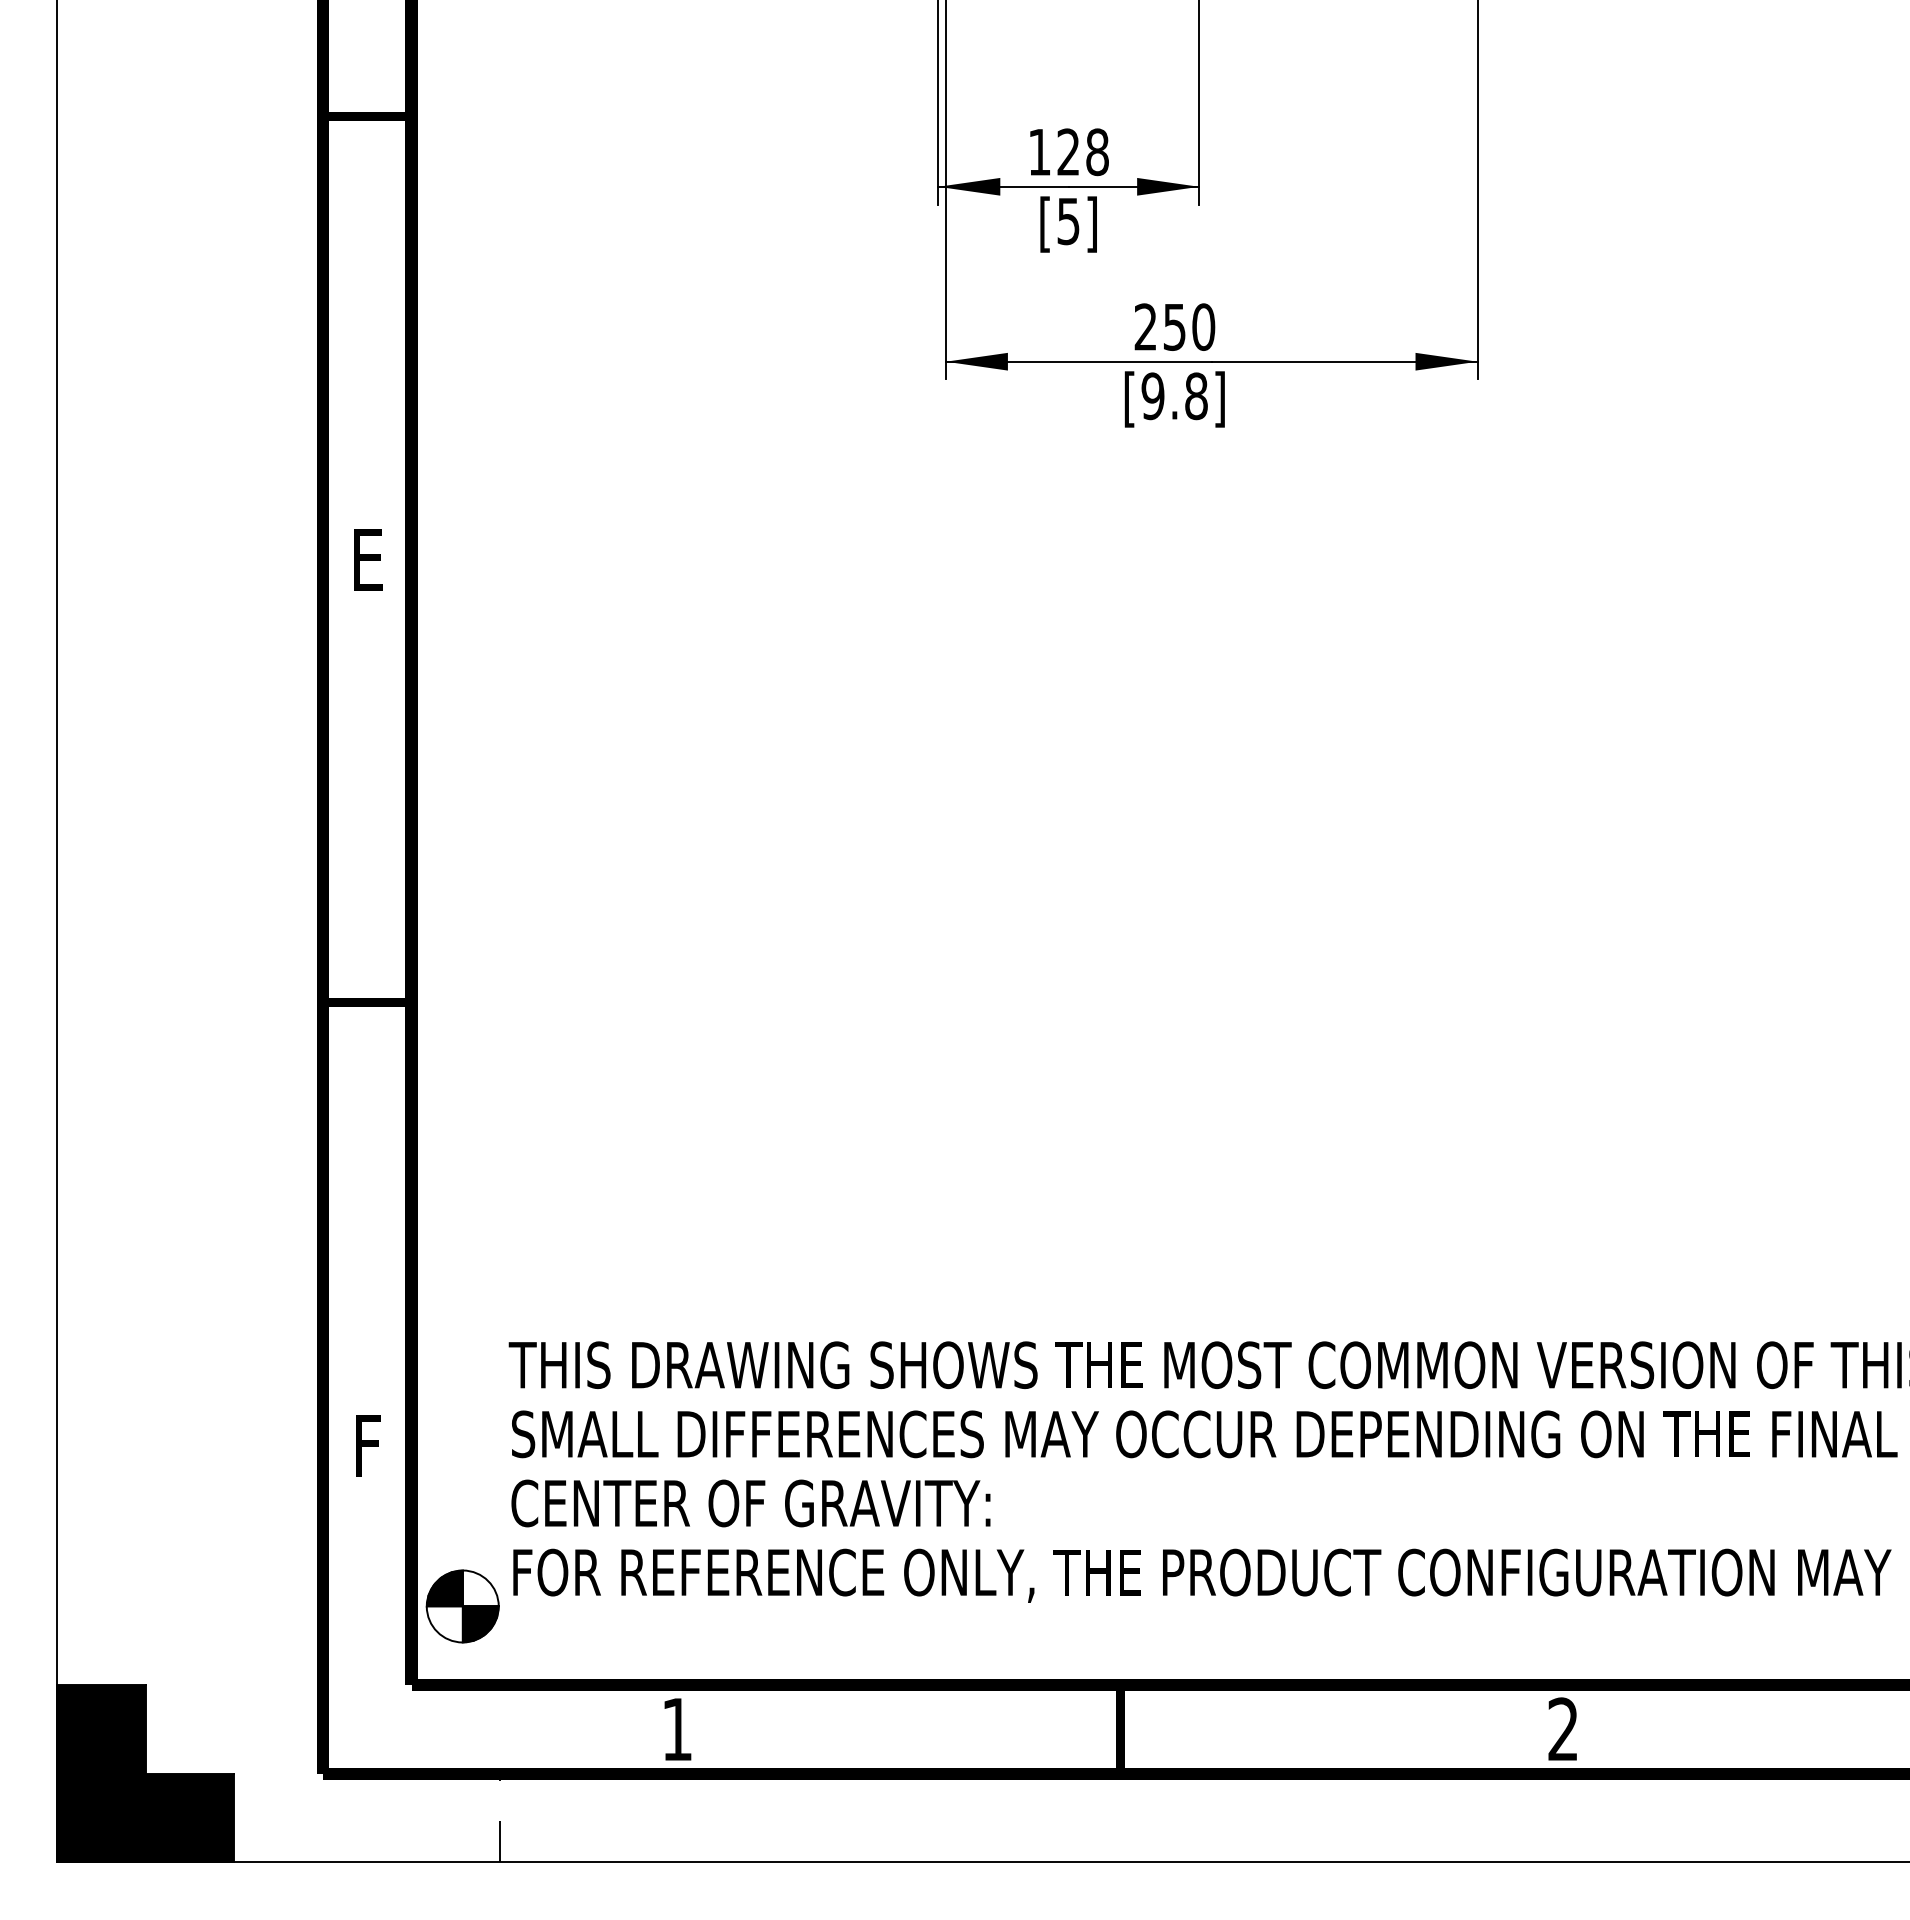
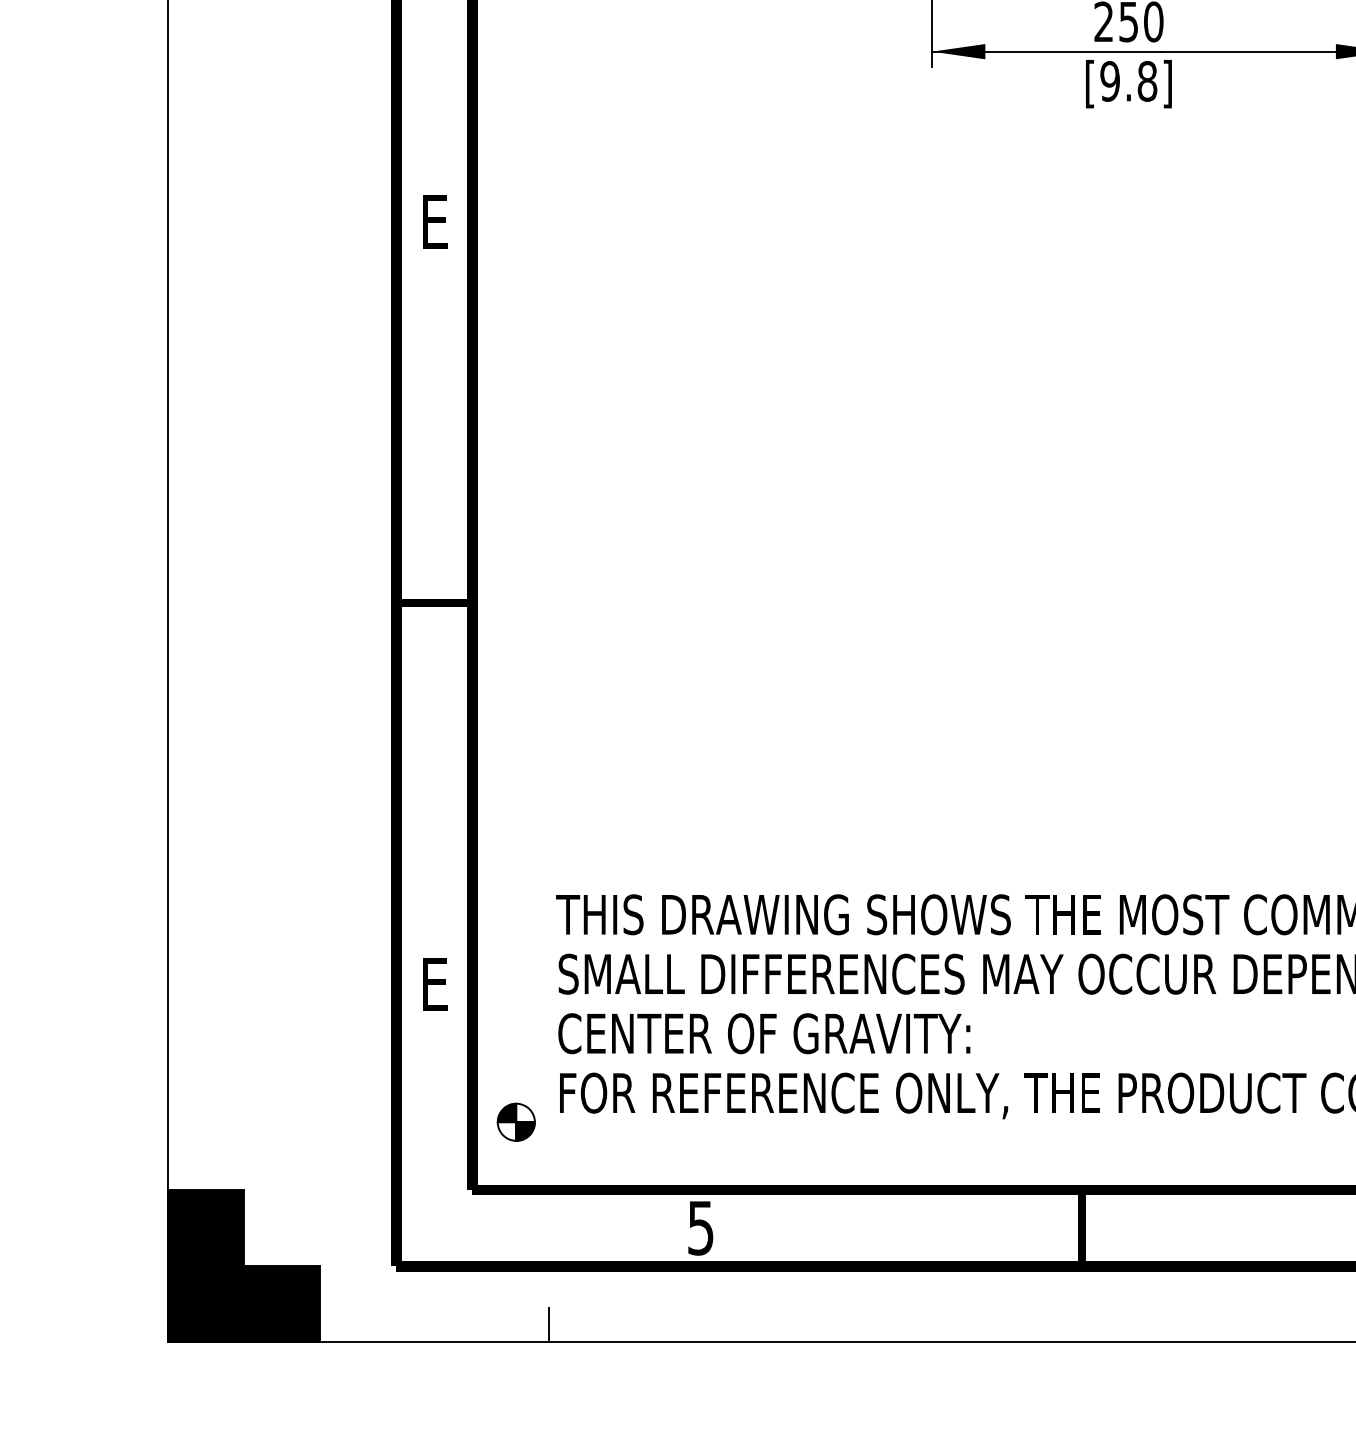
text: (368, 1445) -> (435, 983), F -> E
part: (462, 1606) -> (516, 1122), size x0.6
text: (676, 1729) -> (700, 1228), 1 -> 5

